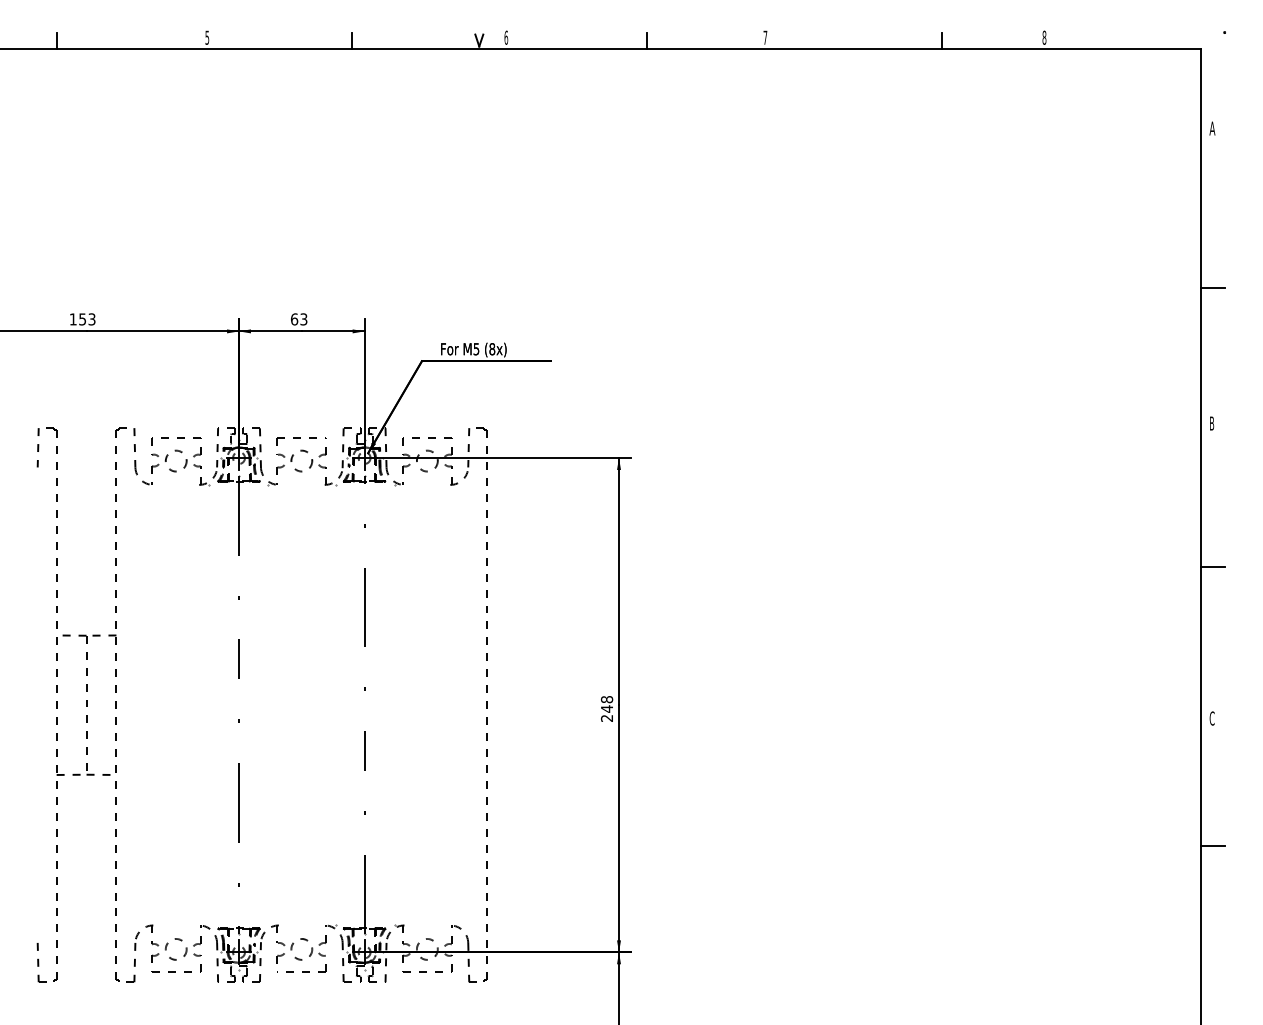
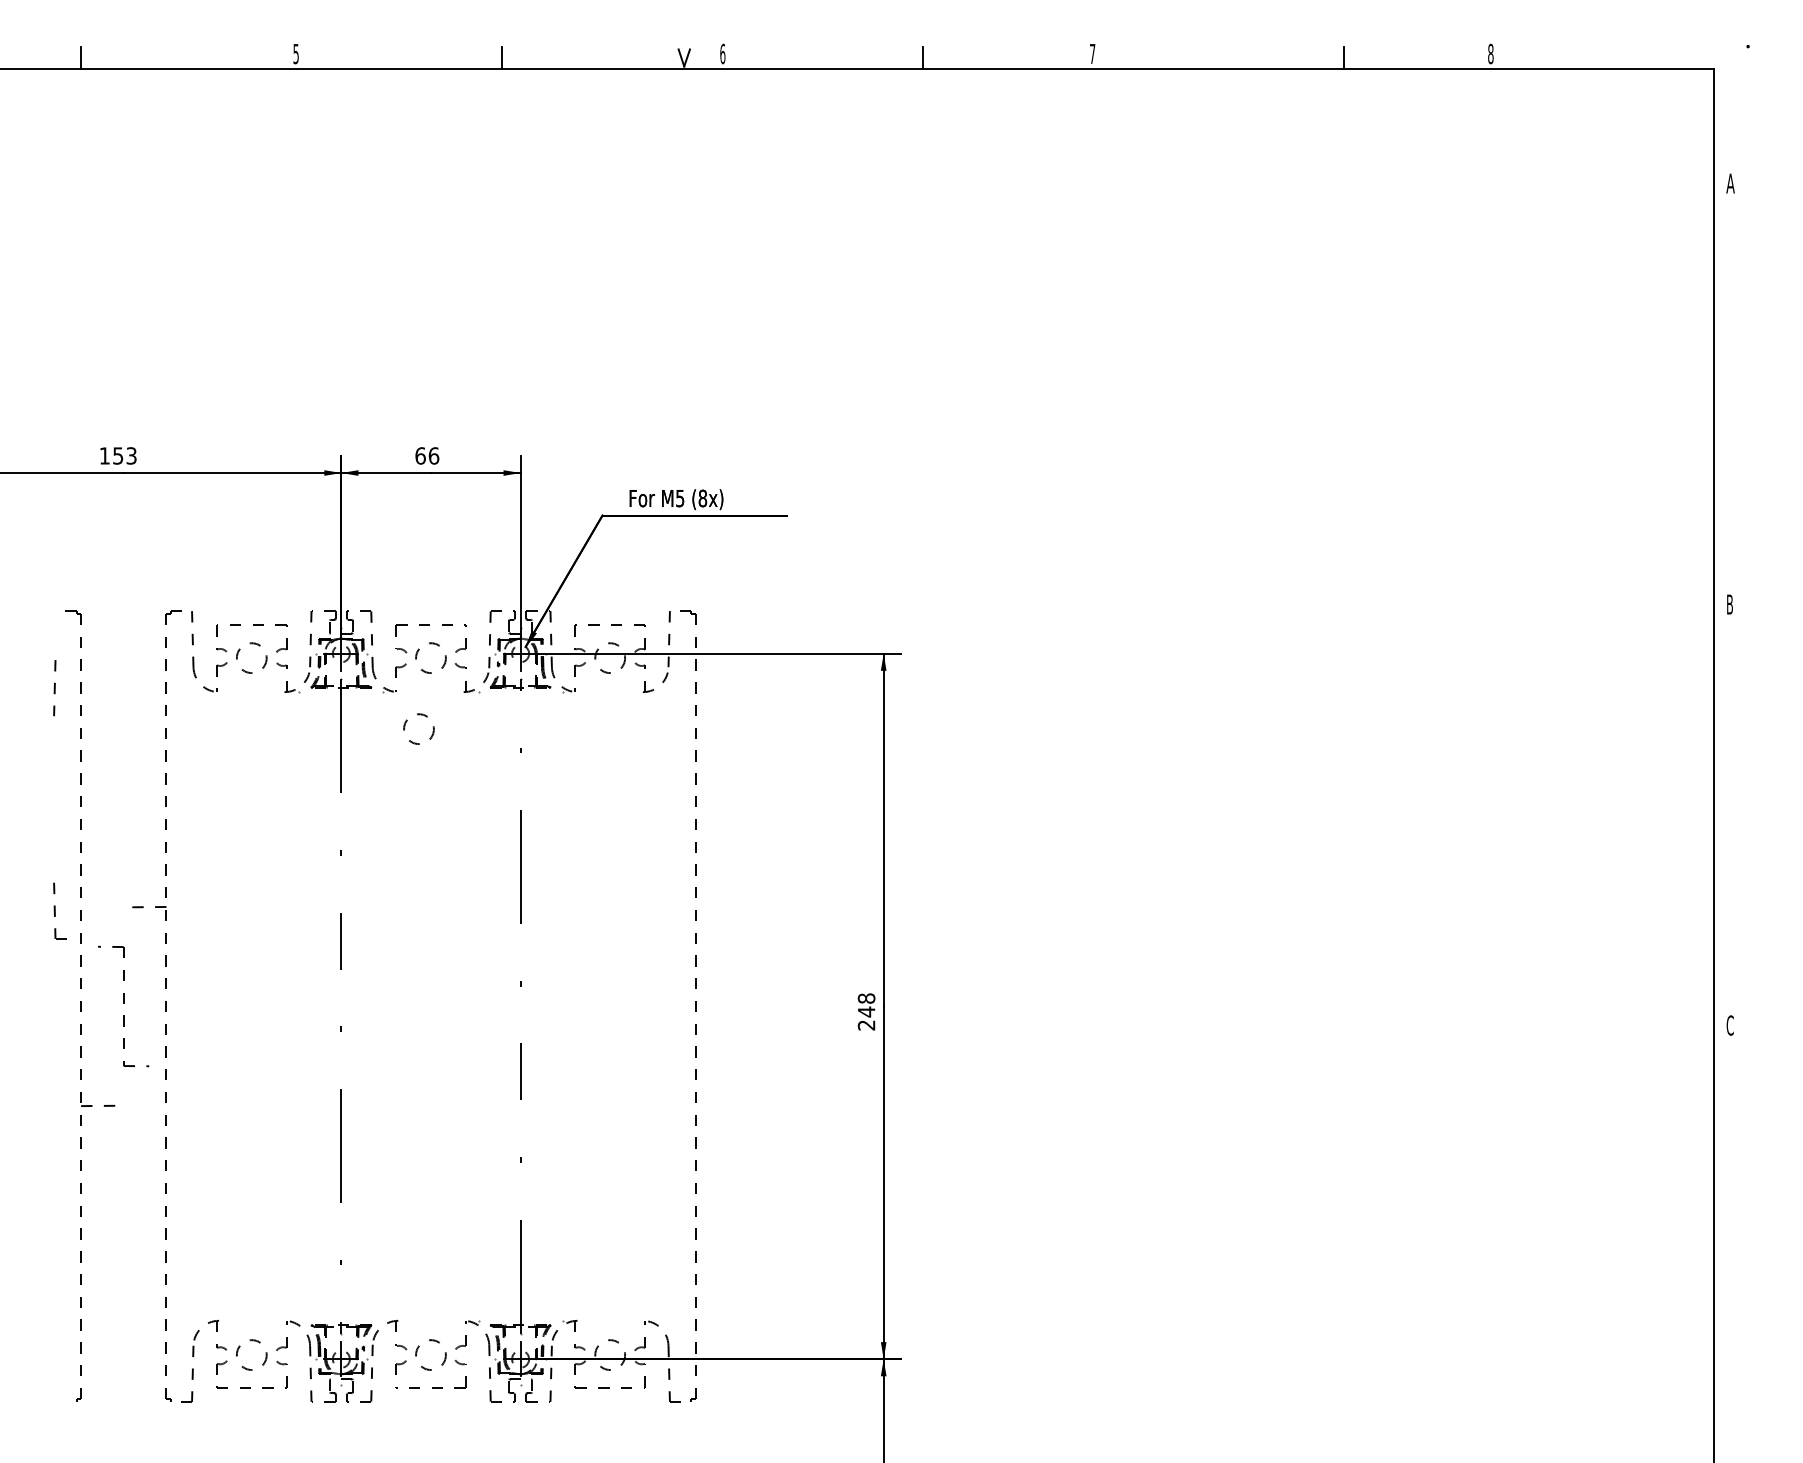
line: (1213, 287) -> (1731, 410), removed
text: (303, 319) -> (433, 455), 63 -> 66
line: (38, 448) -> (54, 688), moved
circle: (293, 510) -> (418, 728), added
line: (1213, 566) -> (1731, 808), removed
part: (86, 705) -> (123, 1006), size x0.6
line: (1213, 846) -> (1731, 1207), removed
part: (41, 962) -> (59, 910), moved

